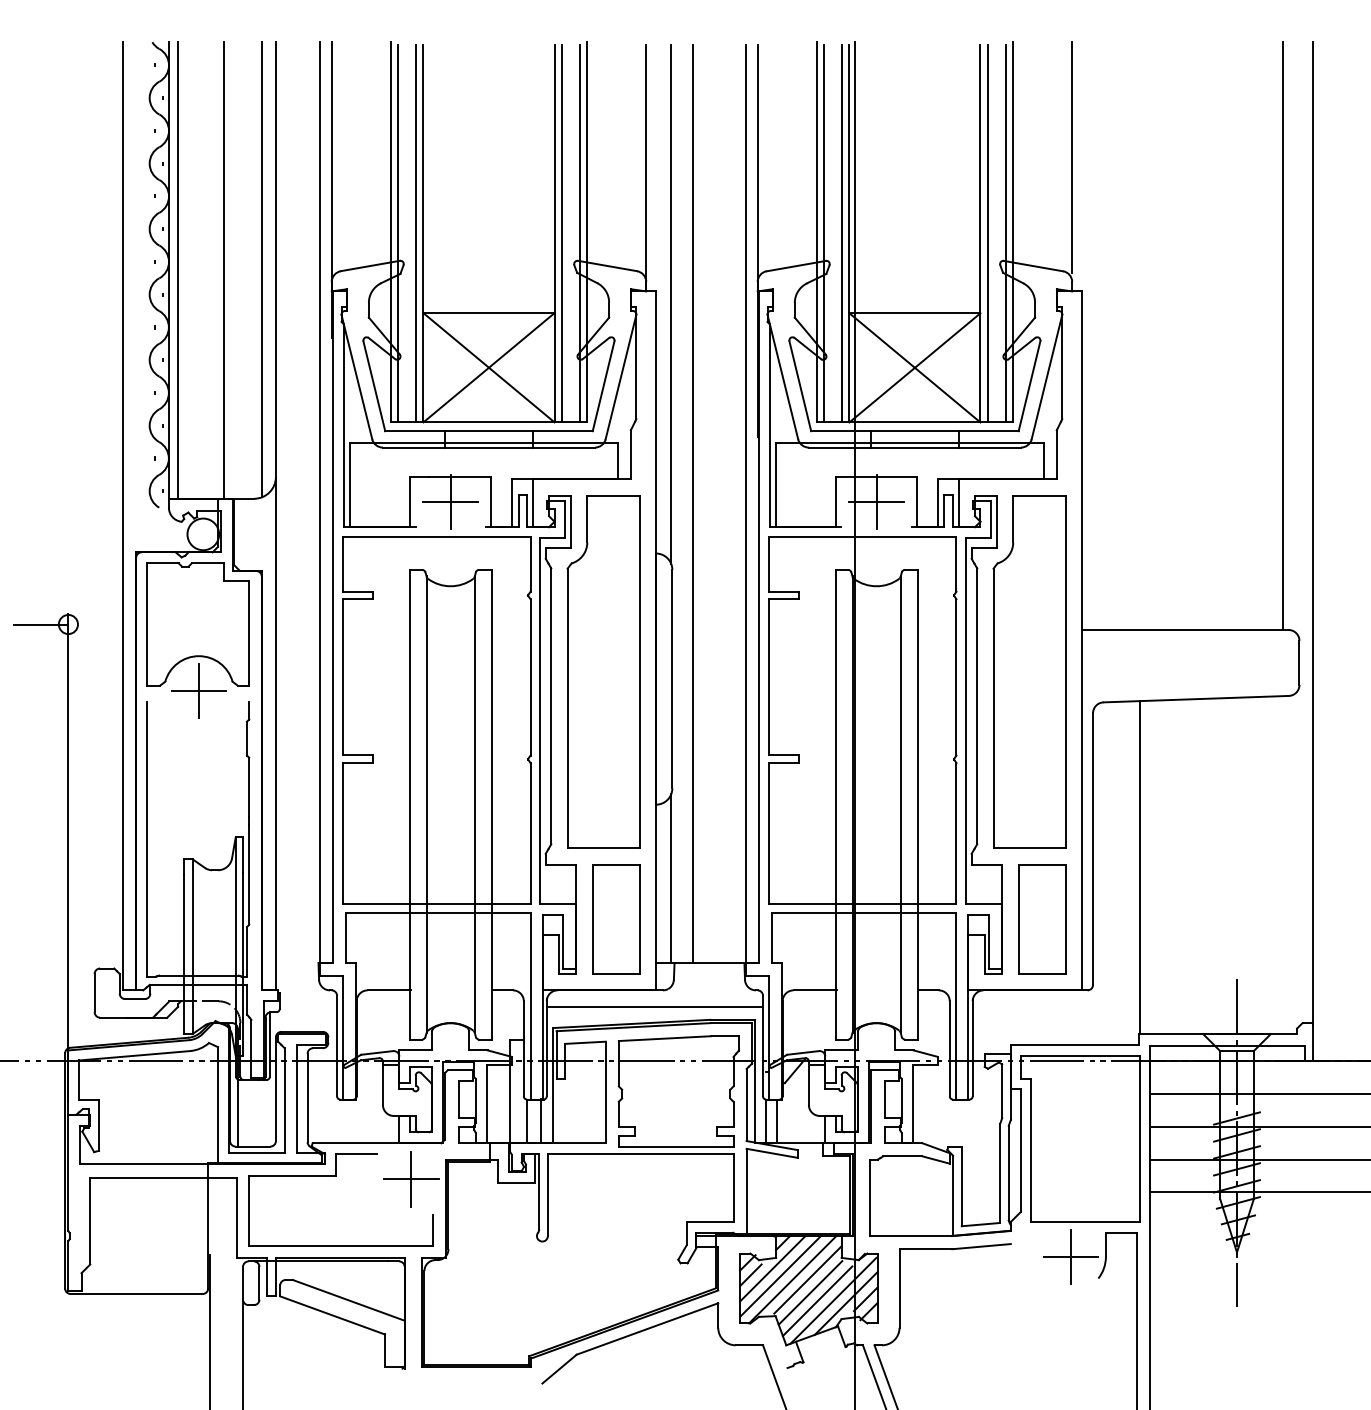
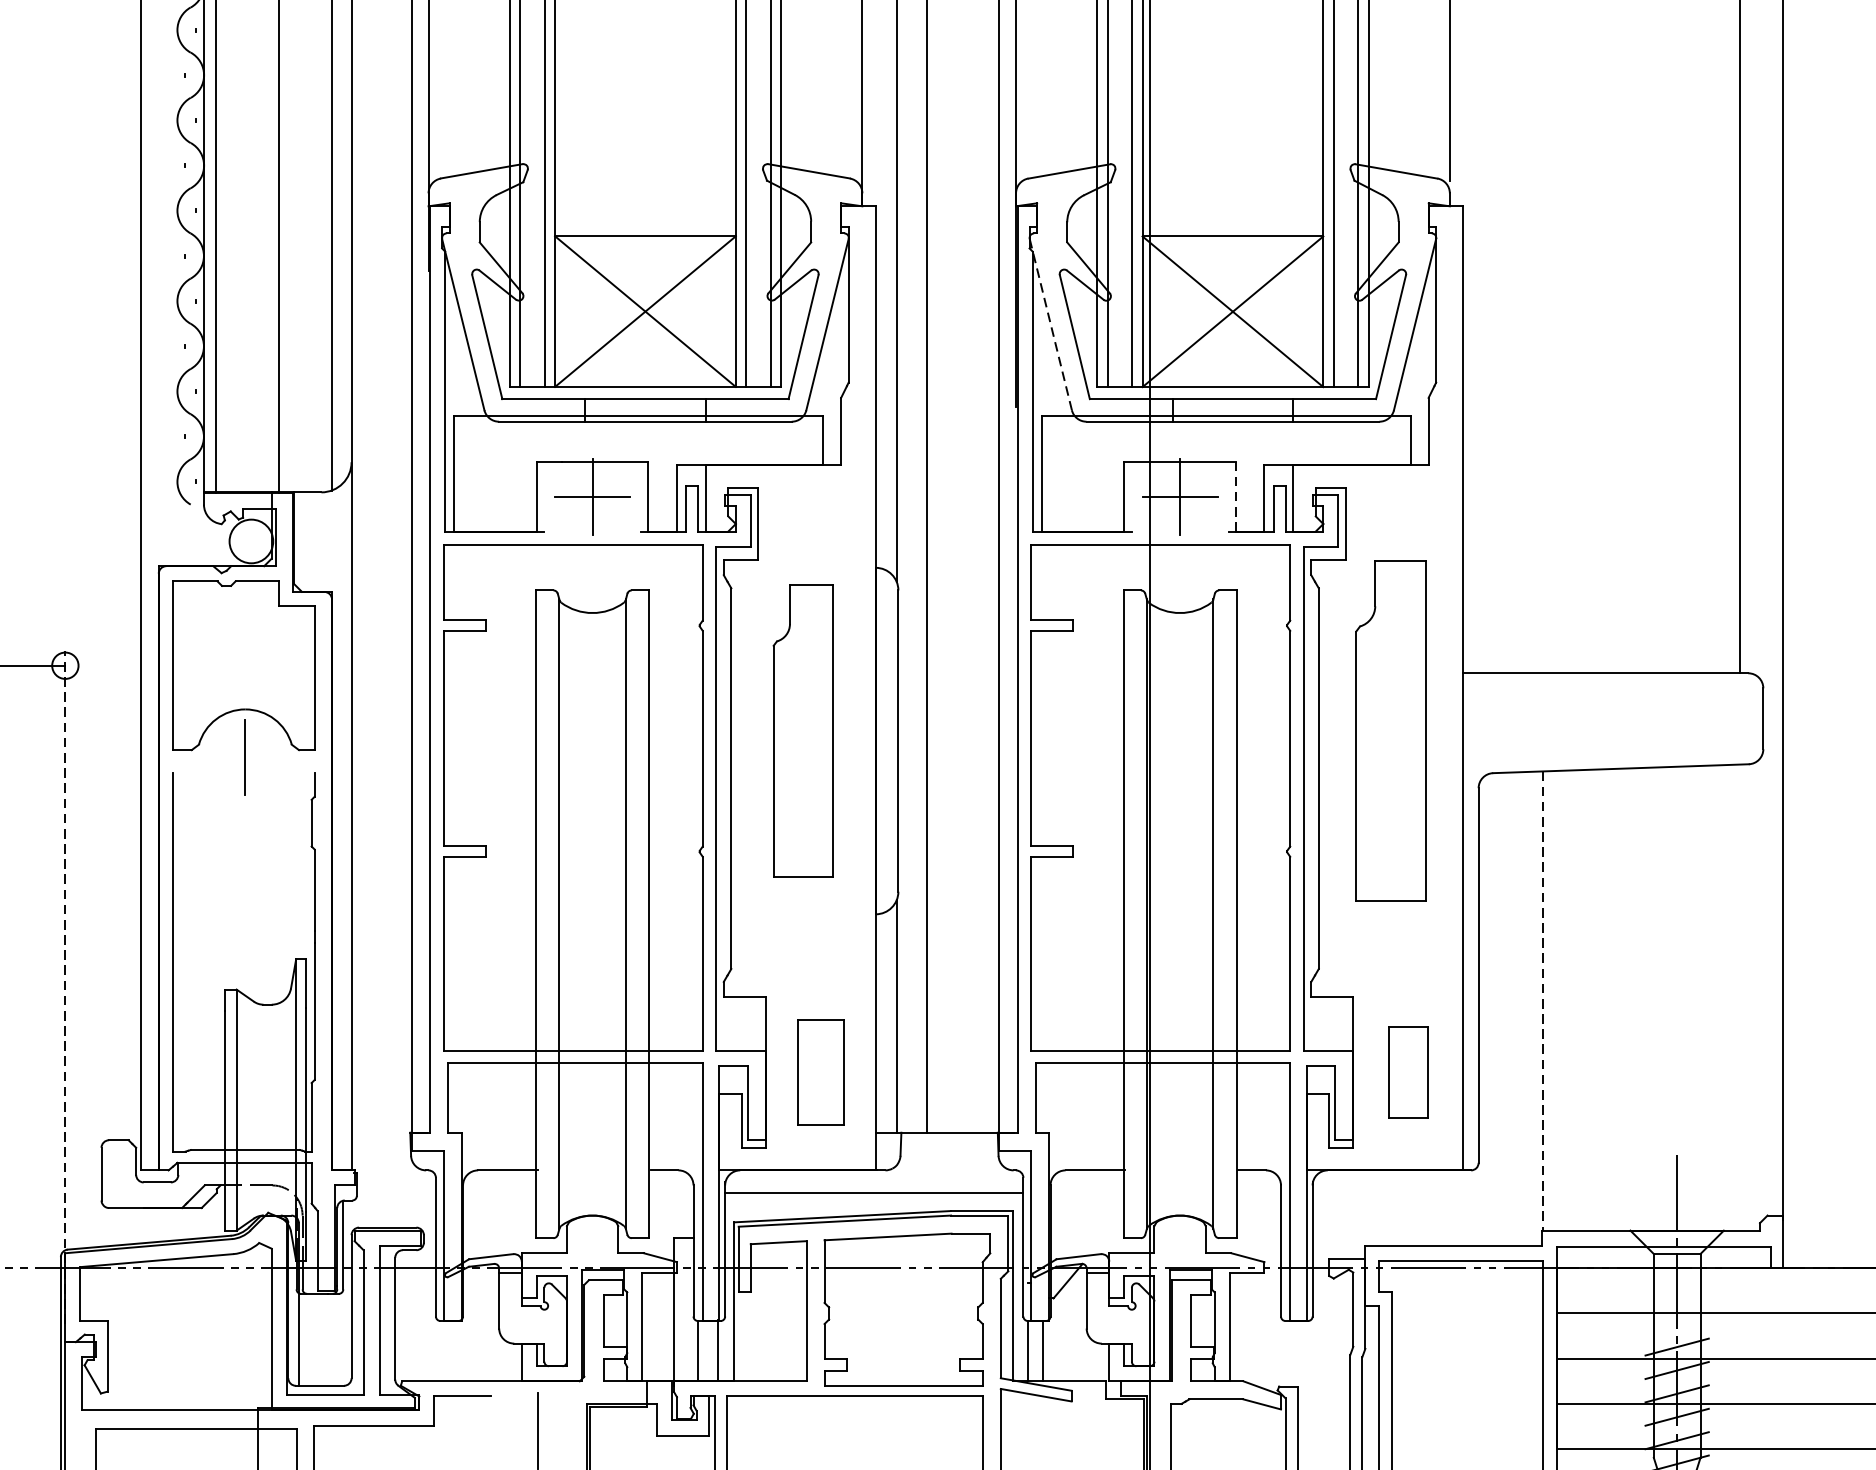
line: (782, 377) -> (1050, 325), solid -> dashed
line: (917, 501) -> (1236, 496), solid -> dashed
part: (603, 671) -> (803, 730), size x0.6
part: (1029, 671) -> (1390, 730), size x0.7
line: (198, 691) -> (244, 758), removed
line: (68, 857) -> (65, 987), solid -> dashed
line: (1139, 868) -> (1542, 1002), solid -> dashed
part: (616, 919) -> (821, 1072), size x0.7
part: (1042, 919) -> (1408, 1072), size x0.6
line: (411, 1179) -> (538, 1431), removed

